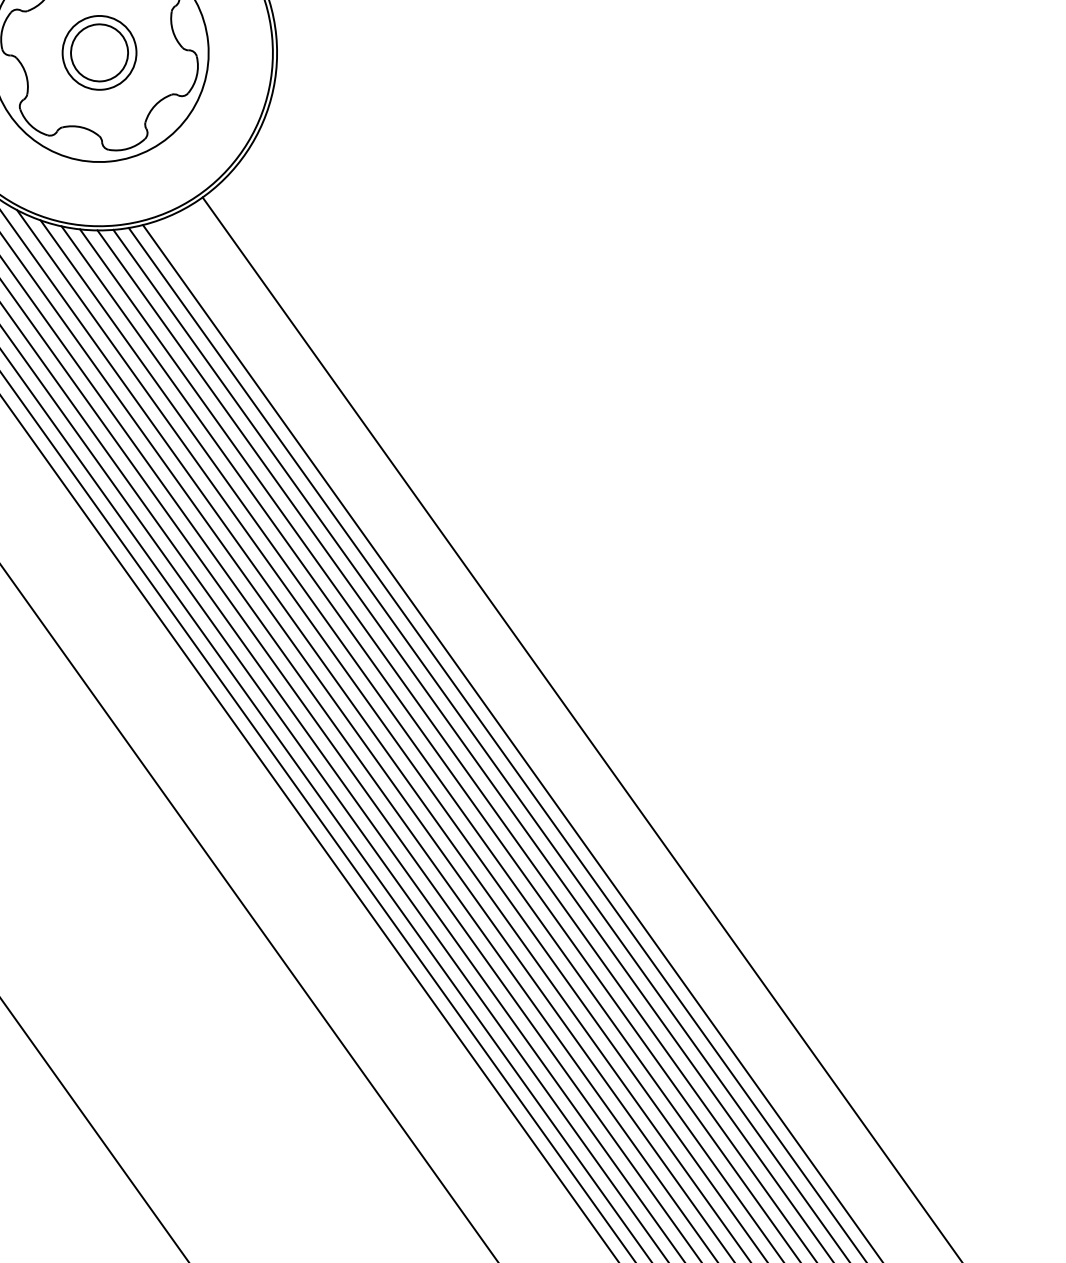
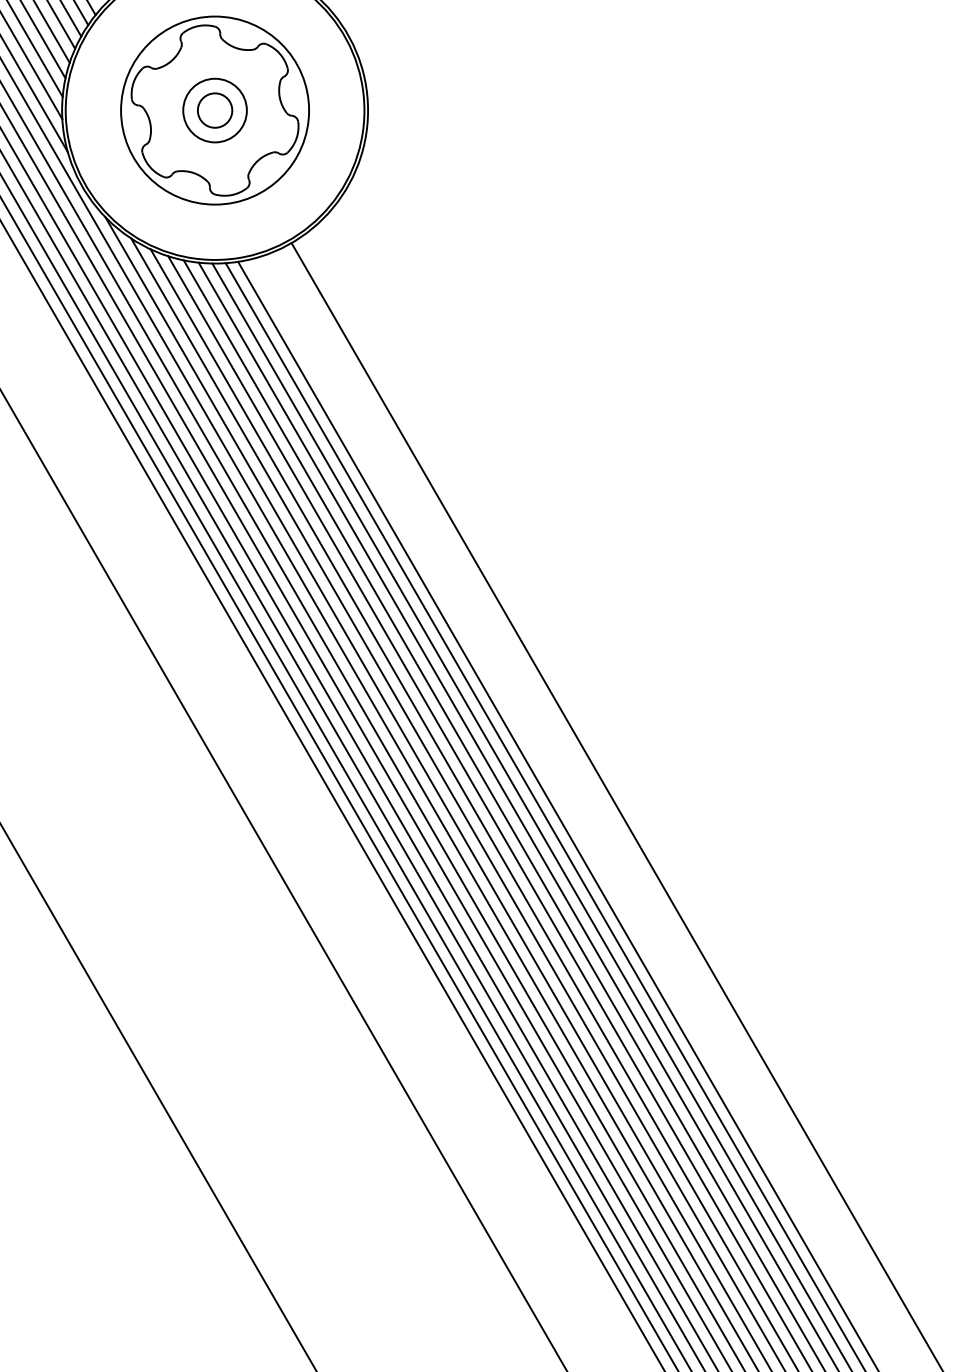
circle: (98, 52) -> (214, 110), size x0.7

